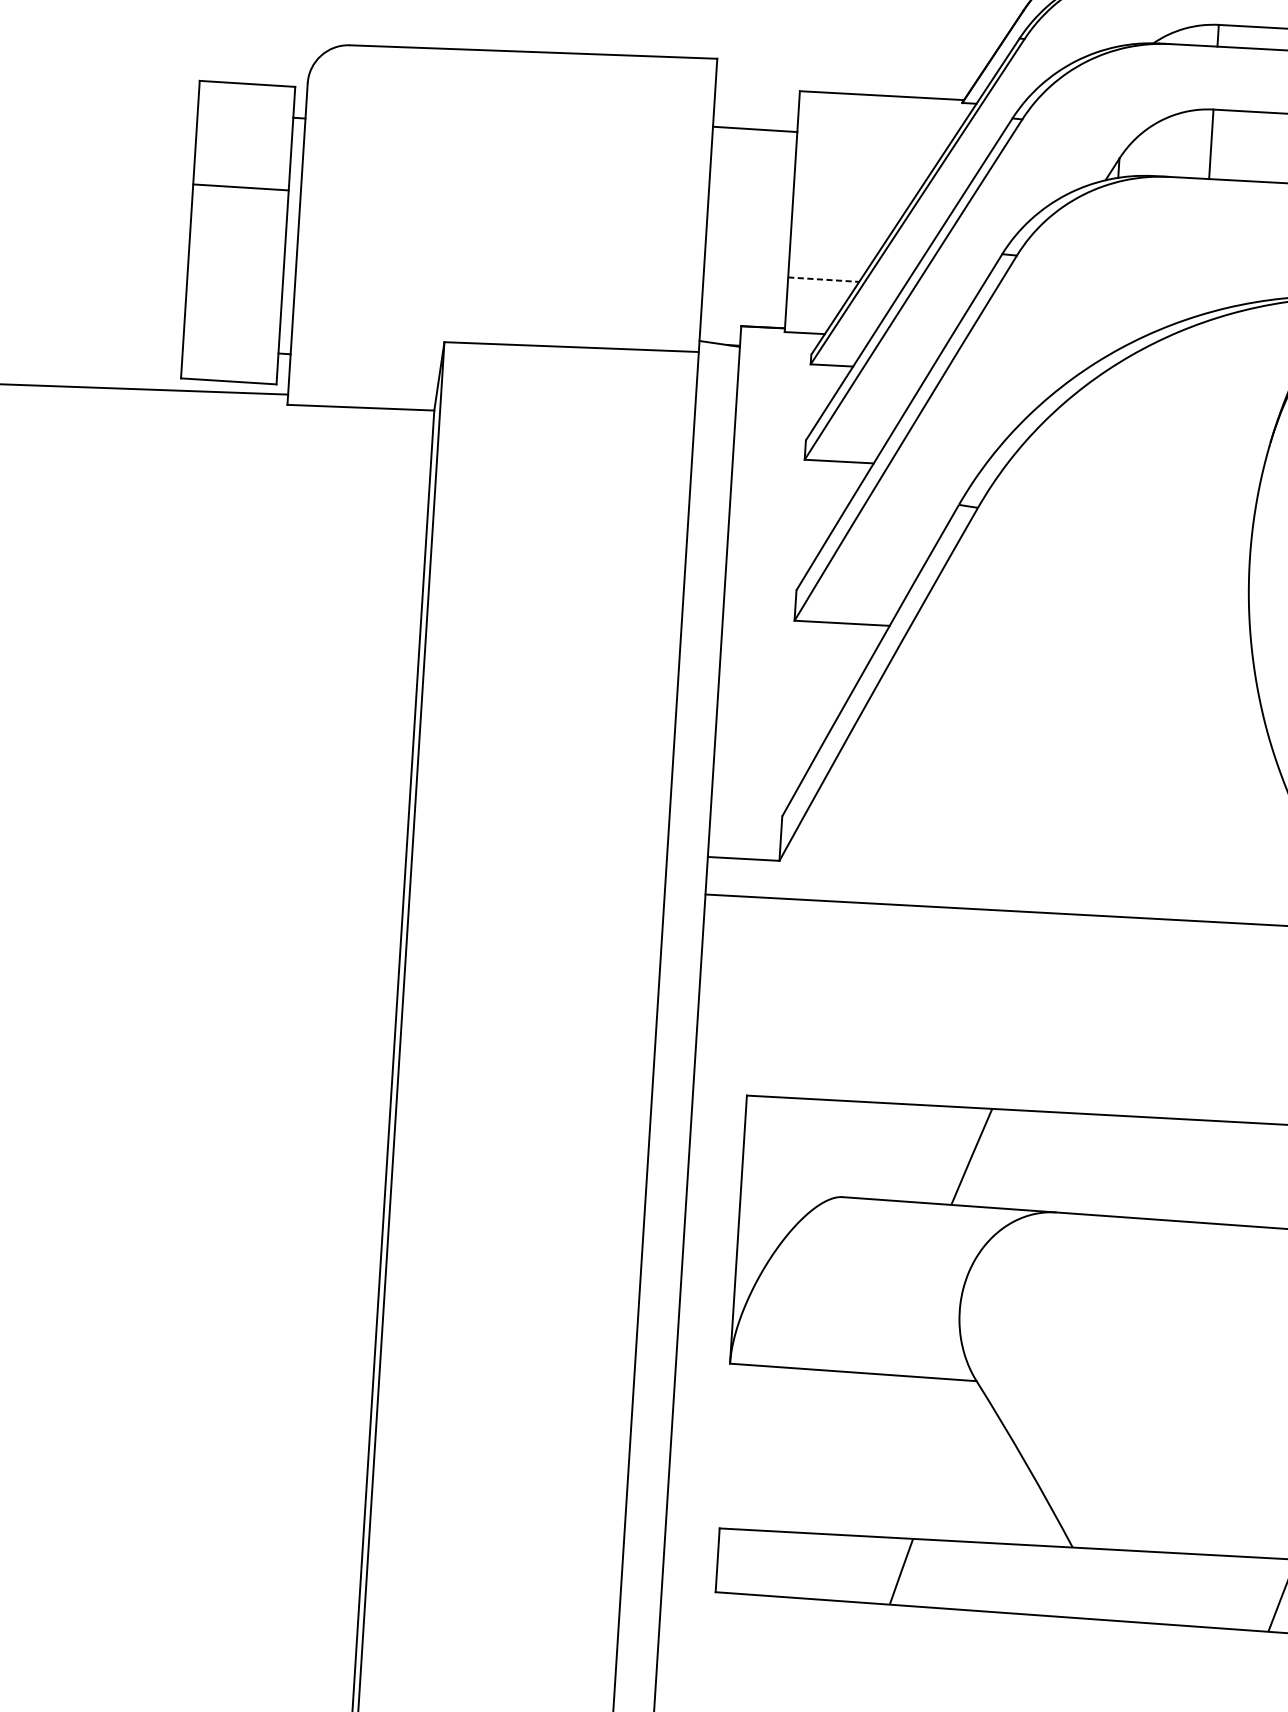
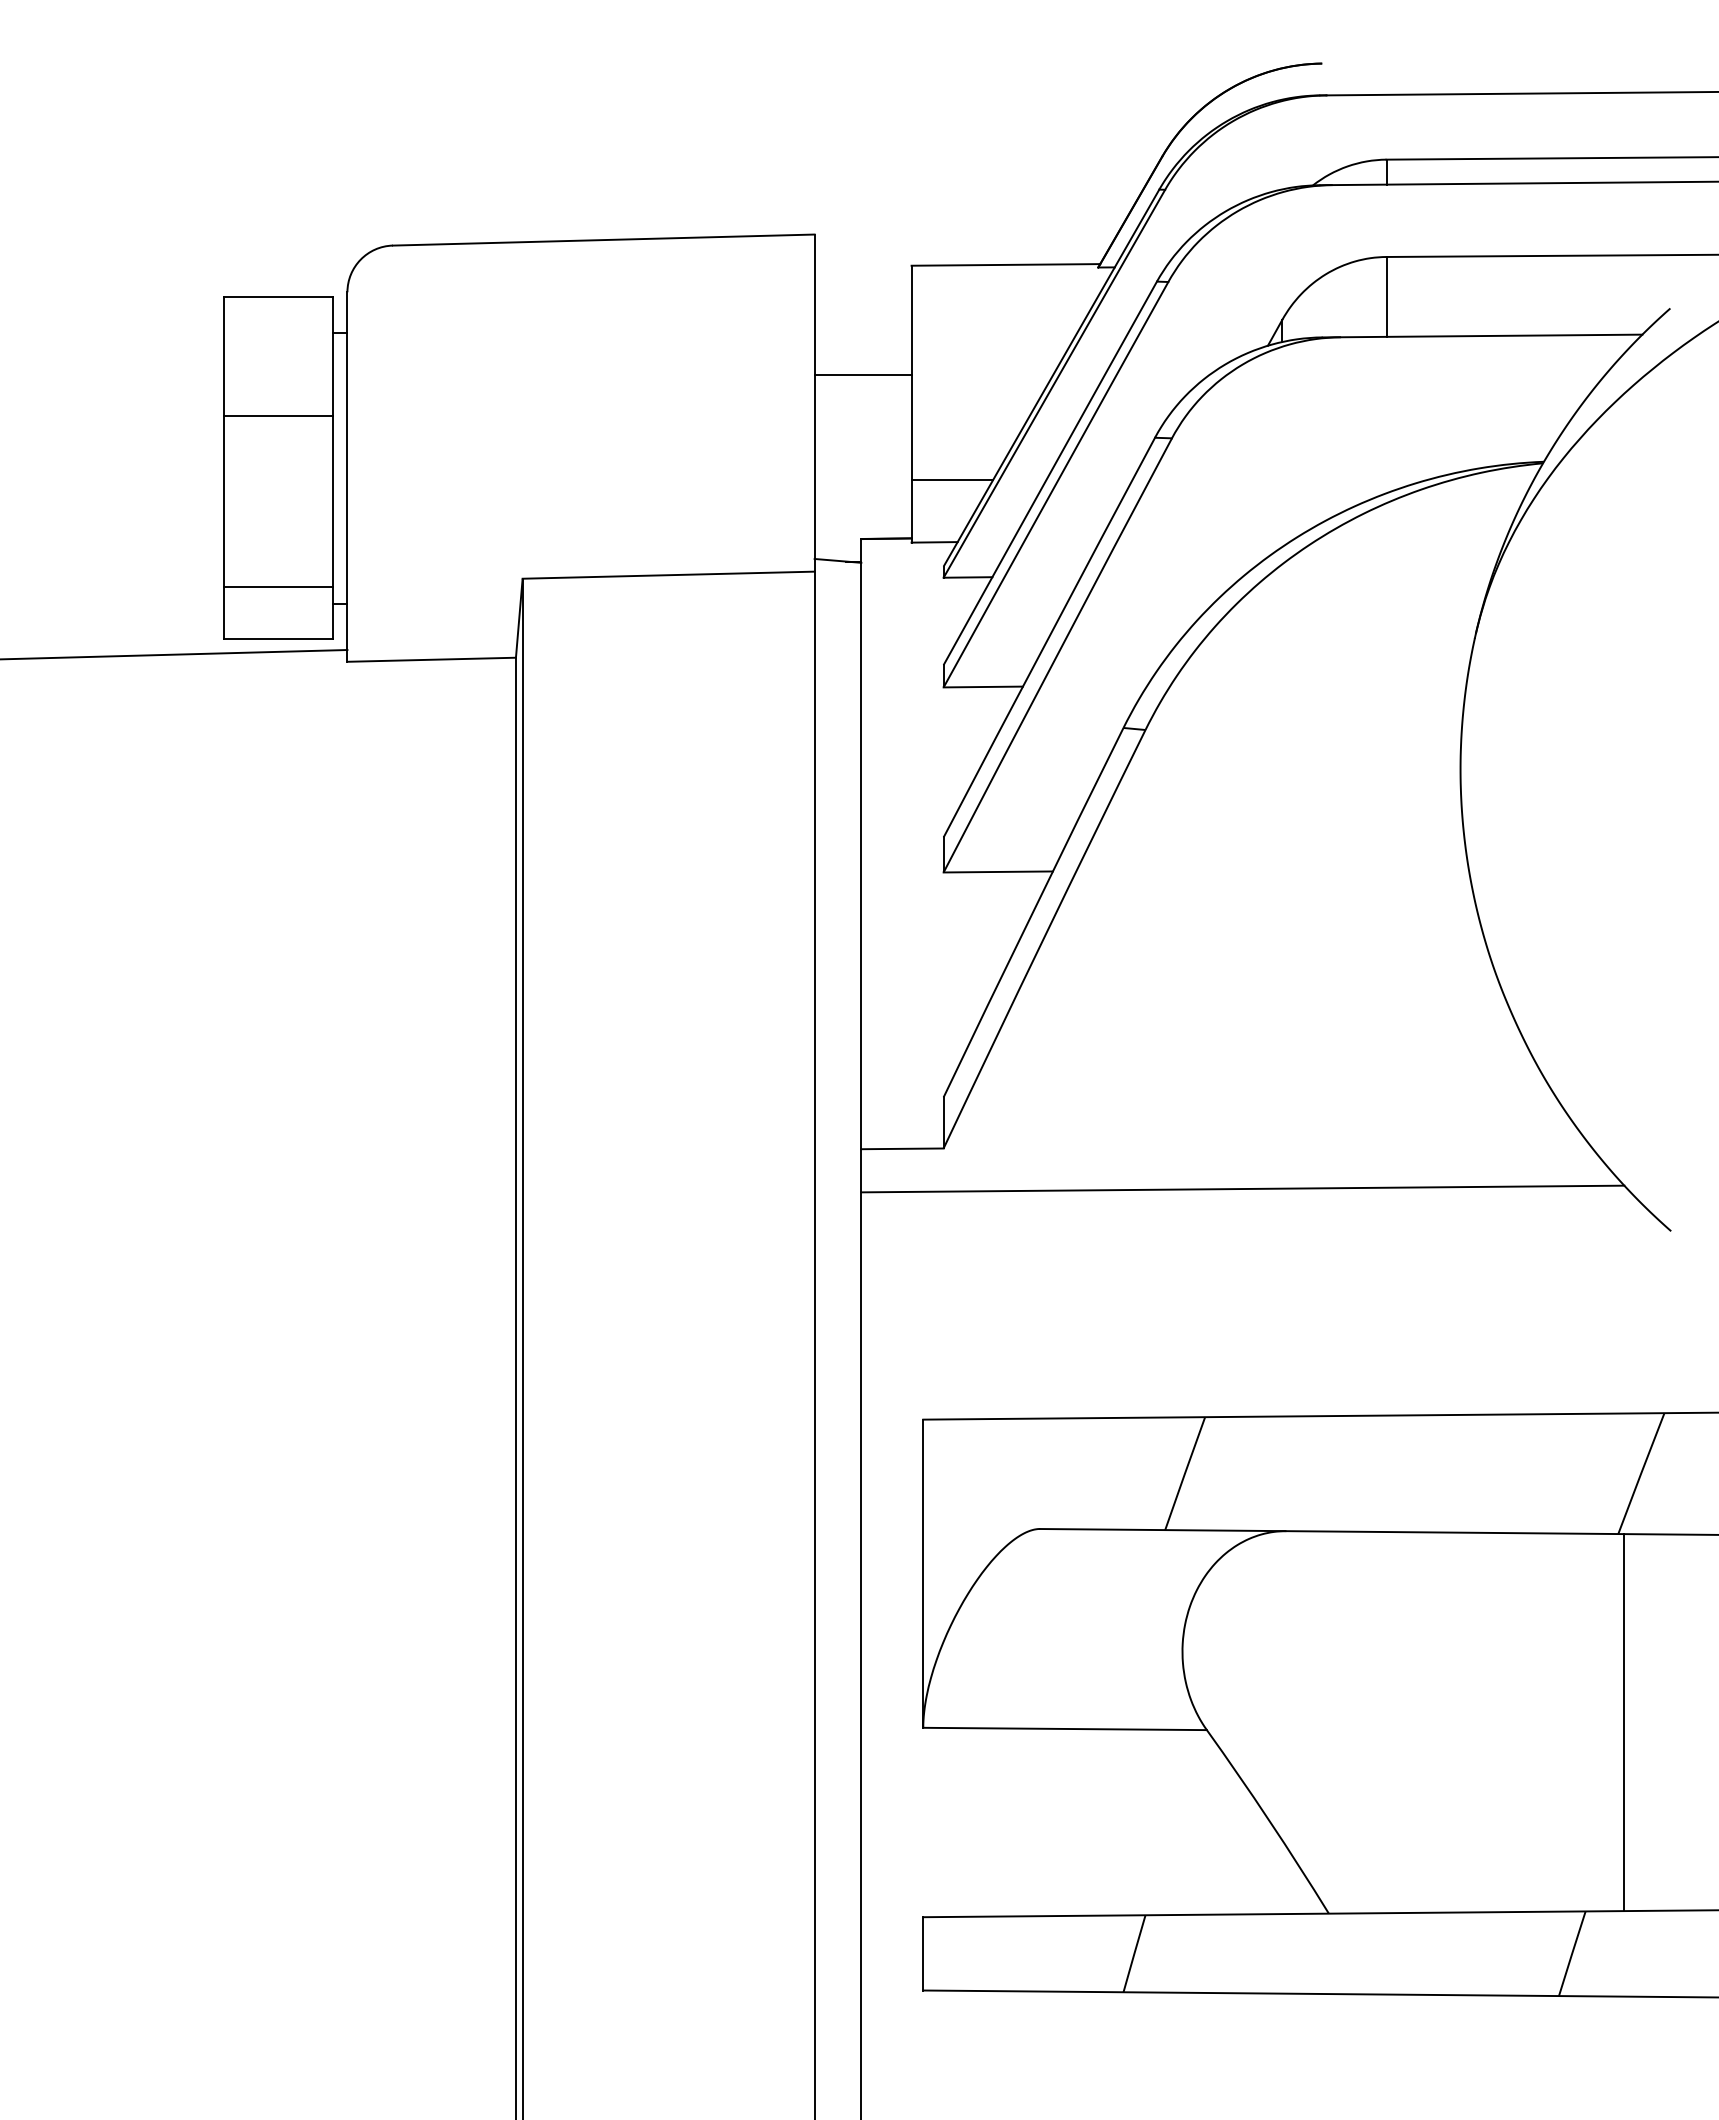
line: (754, 129) -> (862, 374), moved
line: (823, 279) -> (952, 479), dashed -> solid
line: (231, 336) -> (278, 587), added

